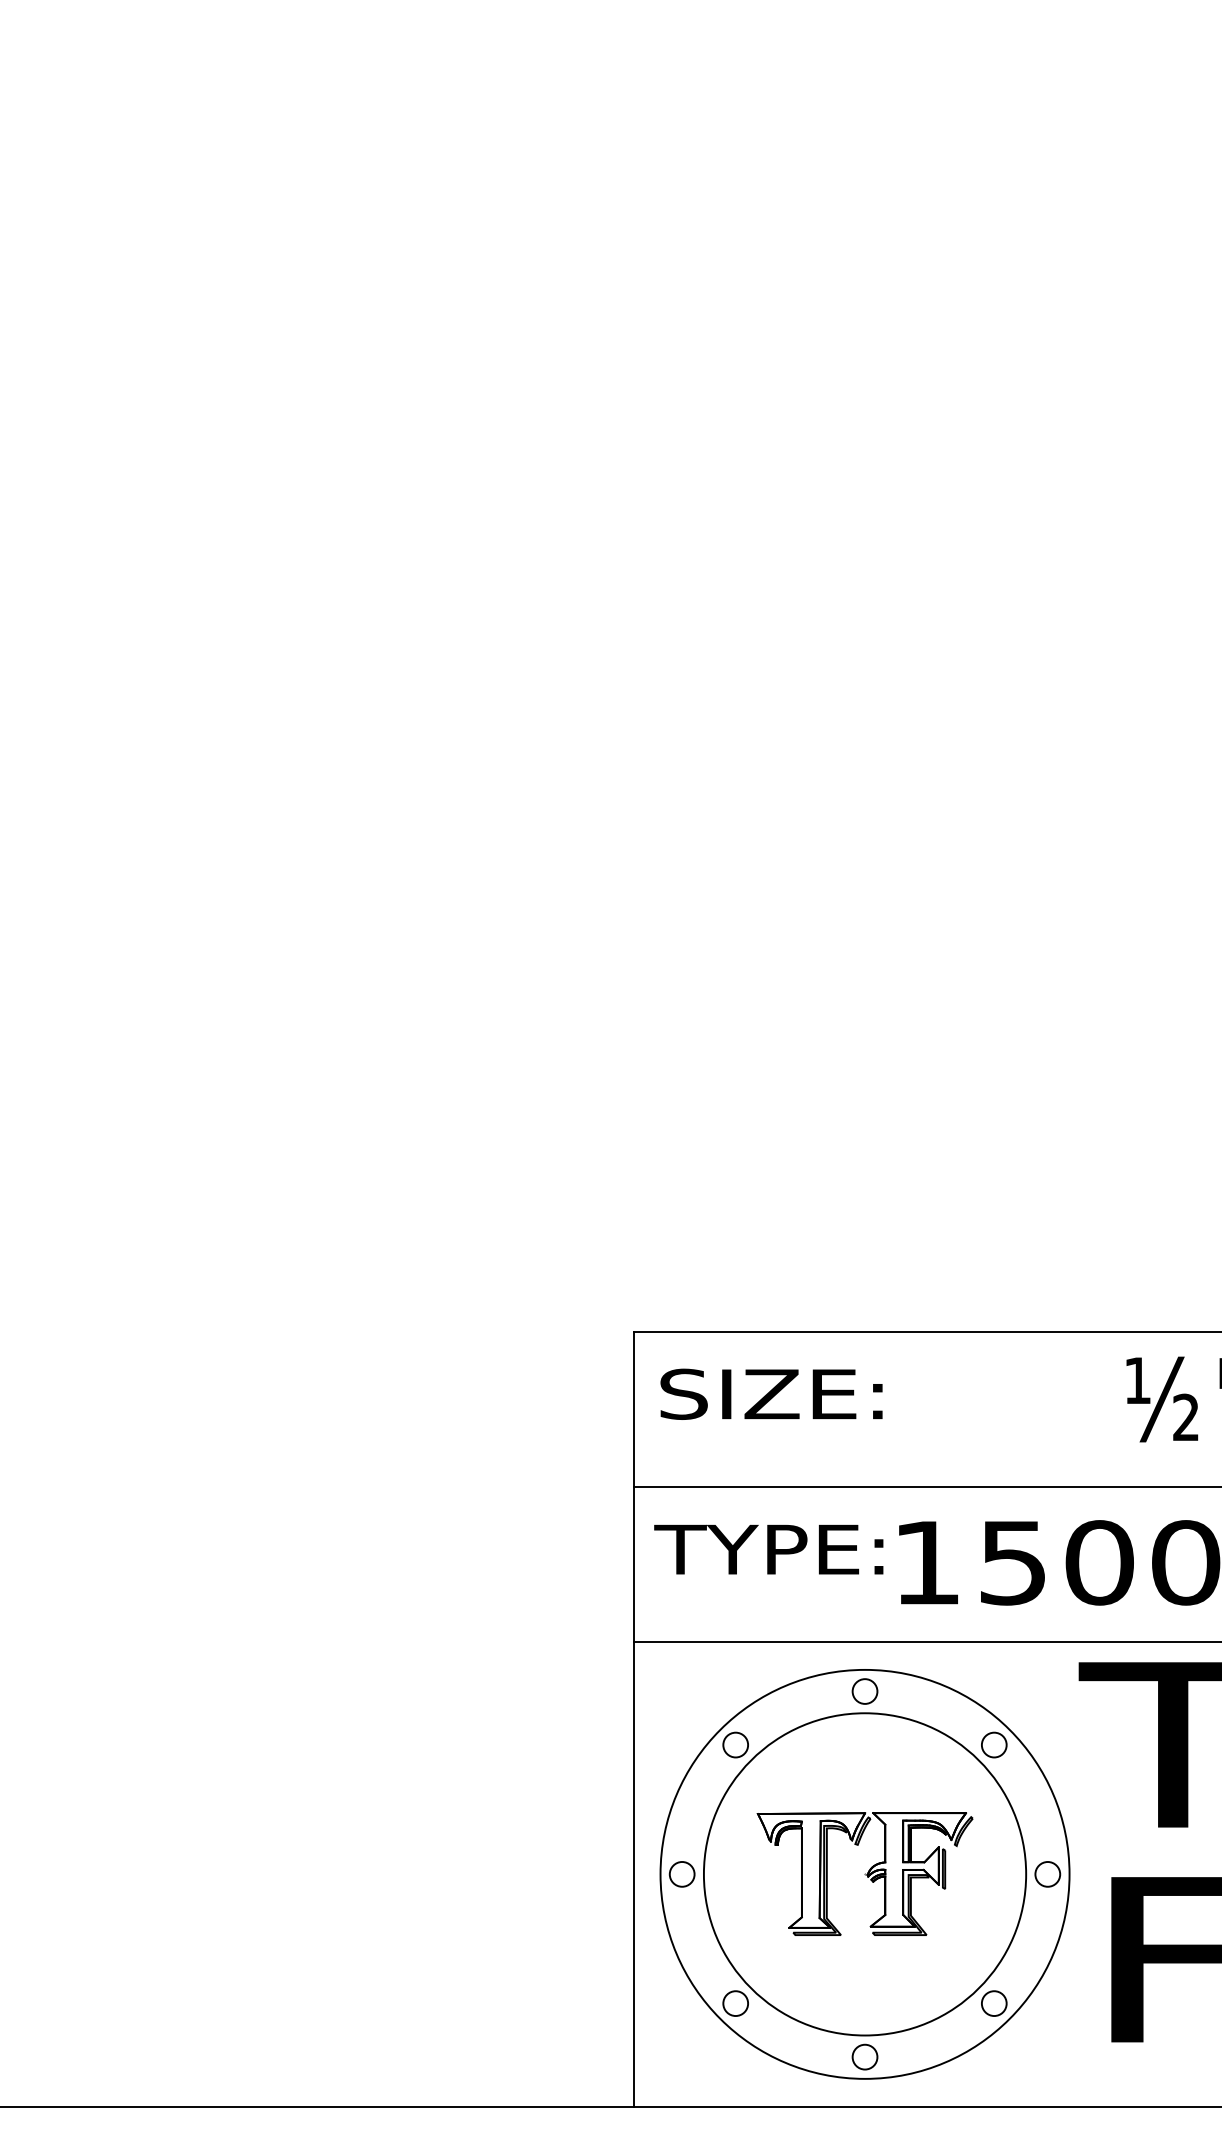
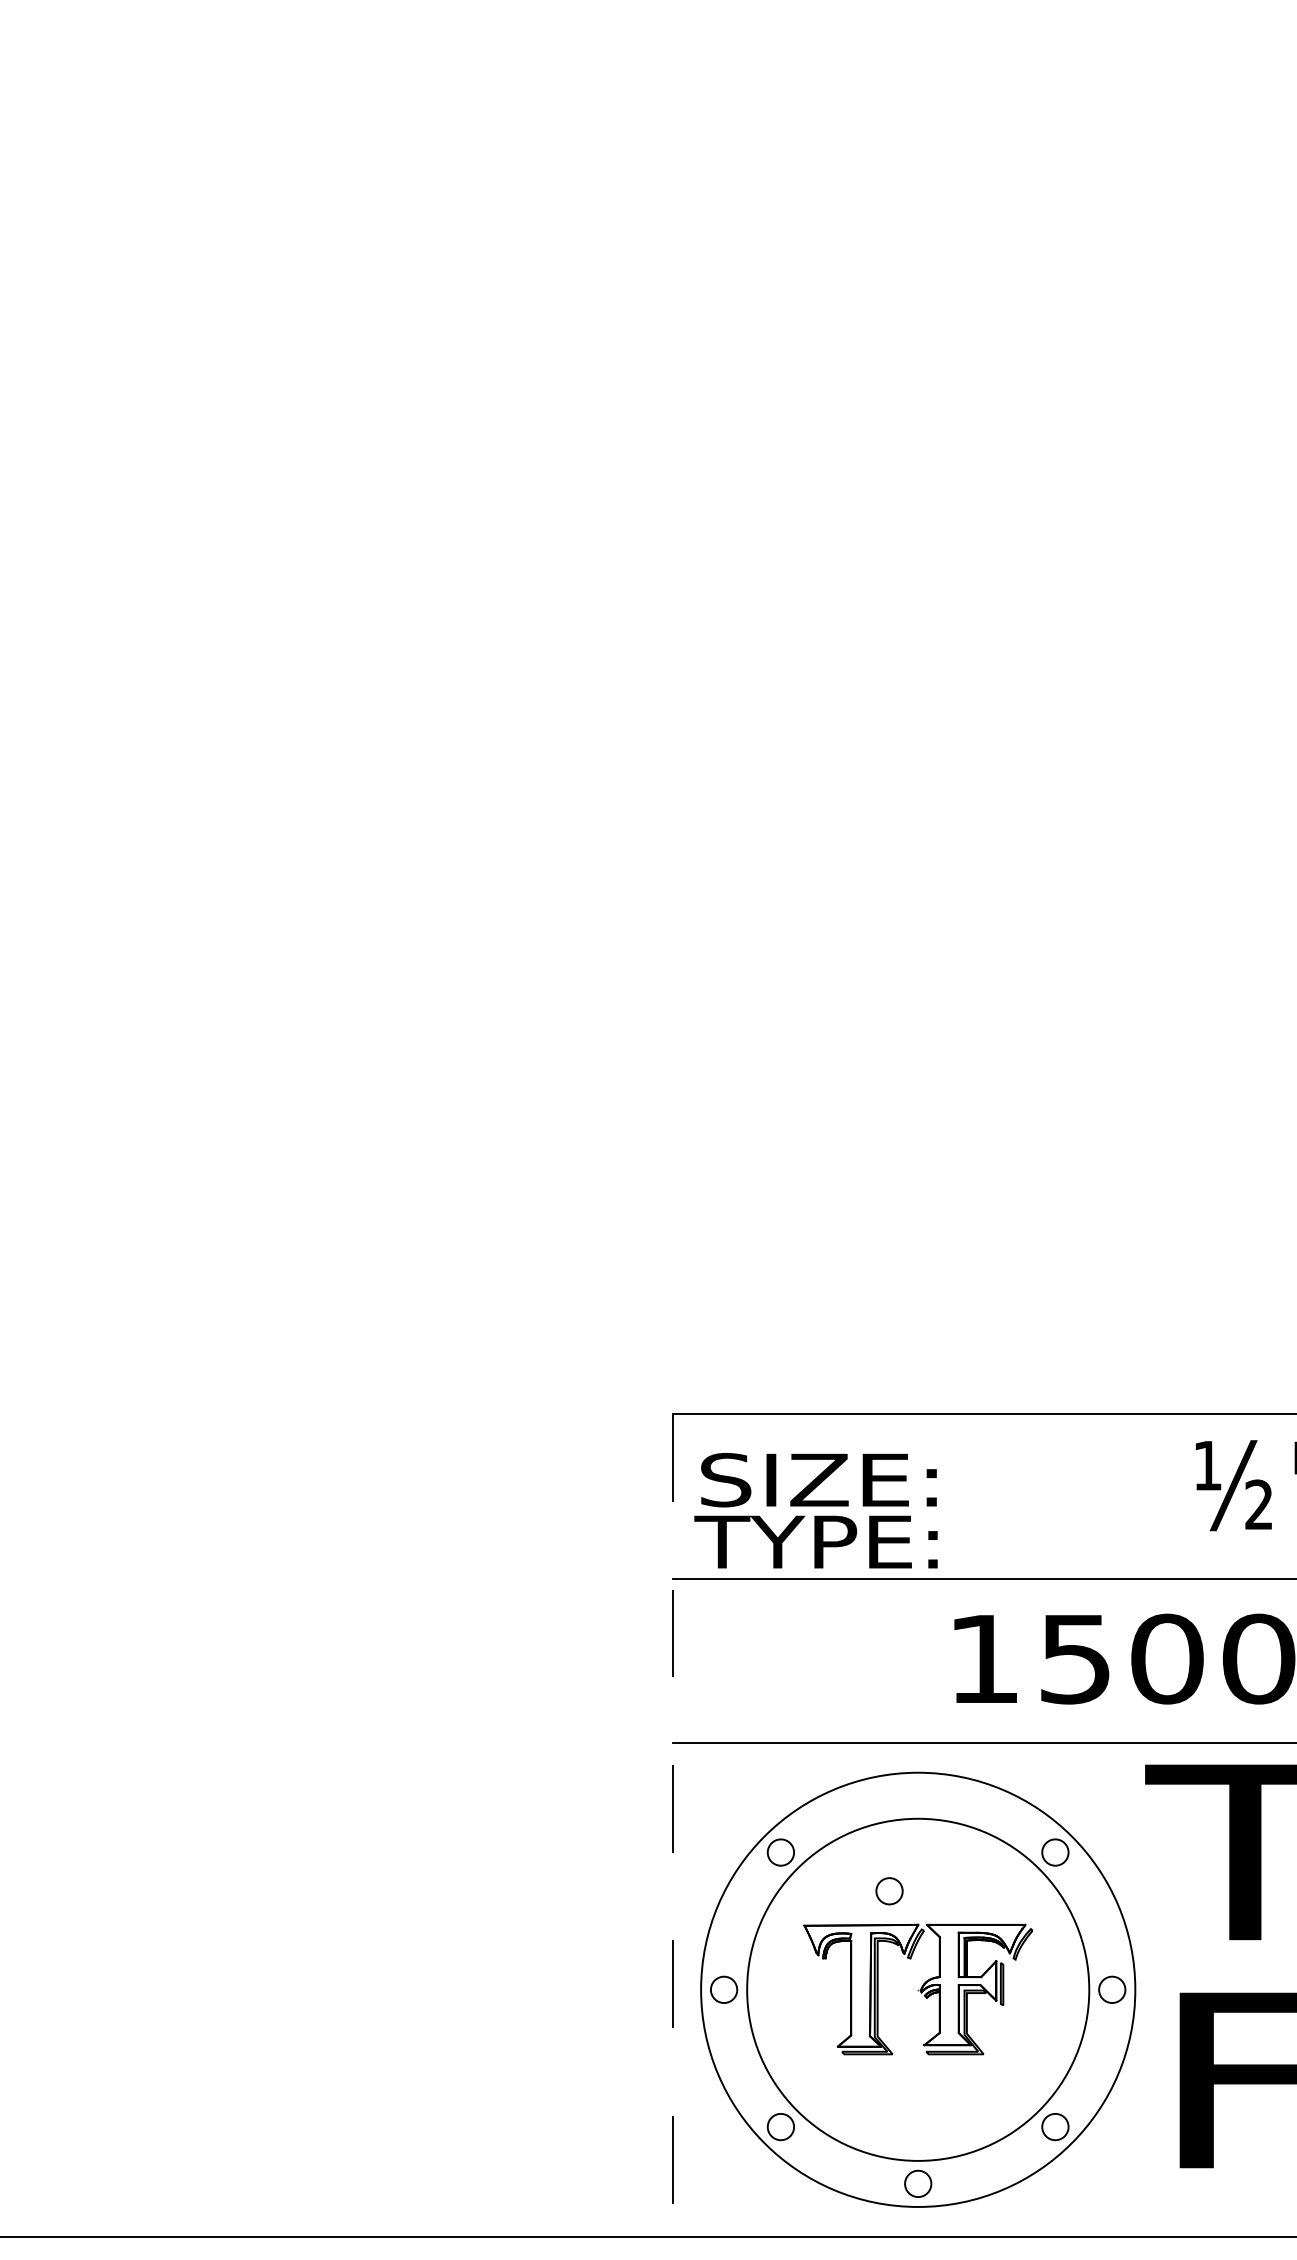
text: (768, 1549) -> (815, 1541), moved
circle: (864, 1691) -> (888, 1891), moved
line: (633, 1719) -> (672, 1825), solid -> dashed

